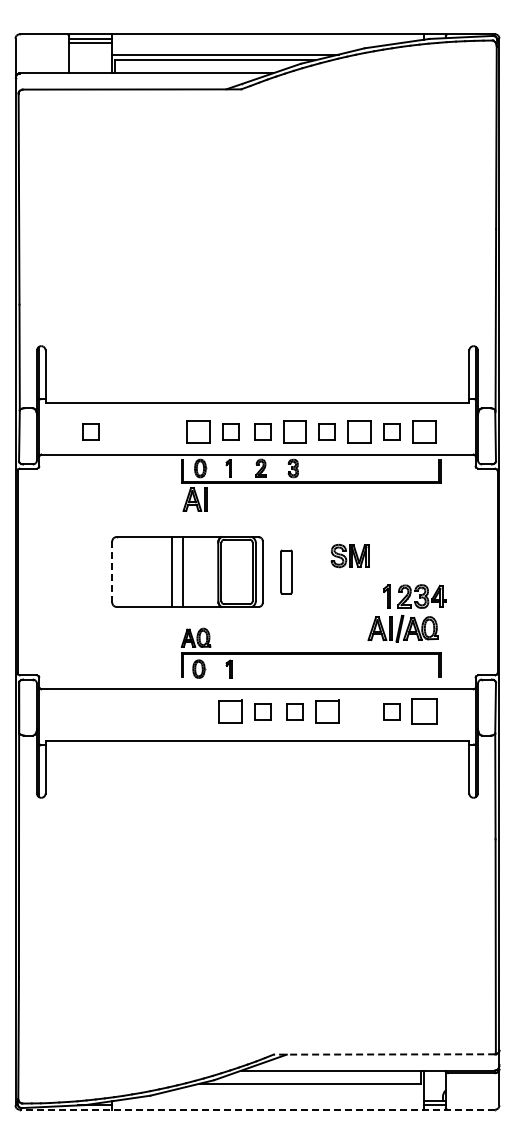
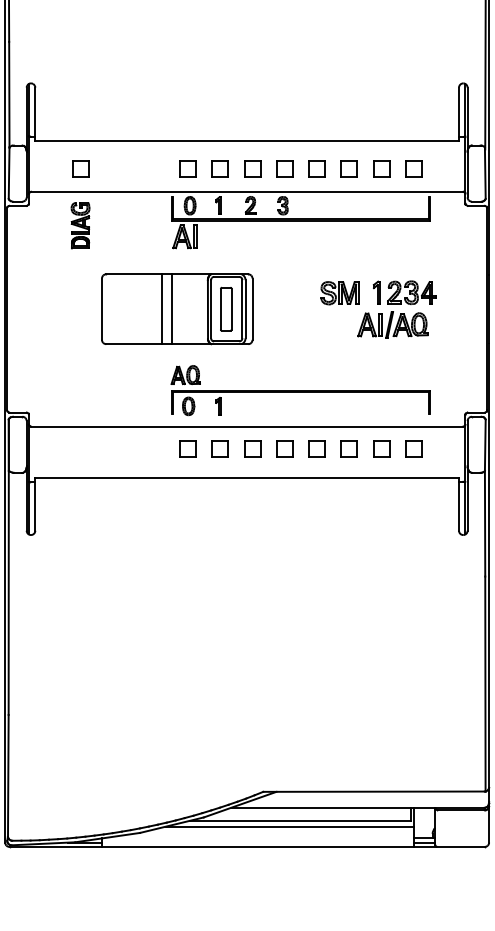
part: (197, 431) -> (187, 168), size x0.71
part: (294, 431) -> (284, 168), size x0.71
part: (359, 431) -> (349, 168), size x0.71
part: (423, 431) -> (413, 168), size x0.71
part: (90, 488) -> (80, 225), added
part: (286, 571) -> (226, 308), moved
line: (112, 572) -> (102, 309), dashed -> solid
part: (406, 613) -> (396, 309), moved
part: (197, 711) -> (187, 448), added
part: (230, 711) -> (220, 448), size x0.71
part: (326, 711) -> (316, 448), size x0.71
part: (359, 711) -> (349, 448), added
part: (423, 711) -> (413, 448), size x0.62
line: (384, 1054) -> (374, 791), dashed -> solid
line: (300, 1089) -> (290, 826), added
line: (257, 1109) -> (247, 846), dashed -> solid

